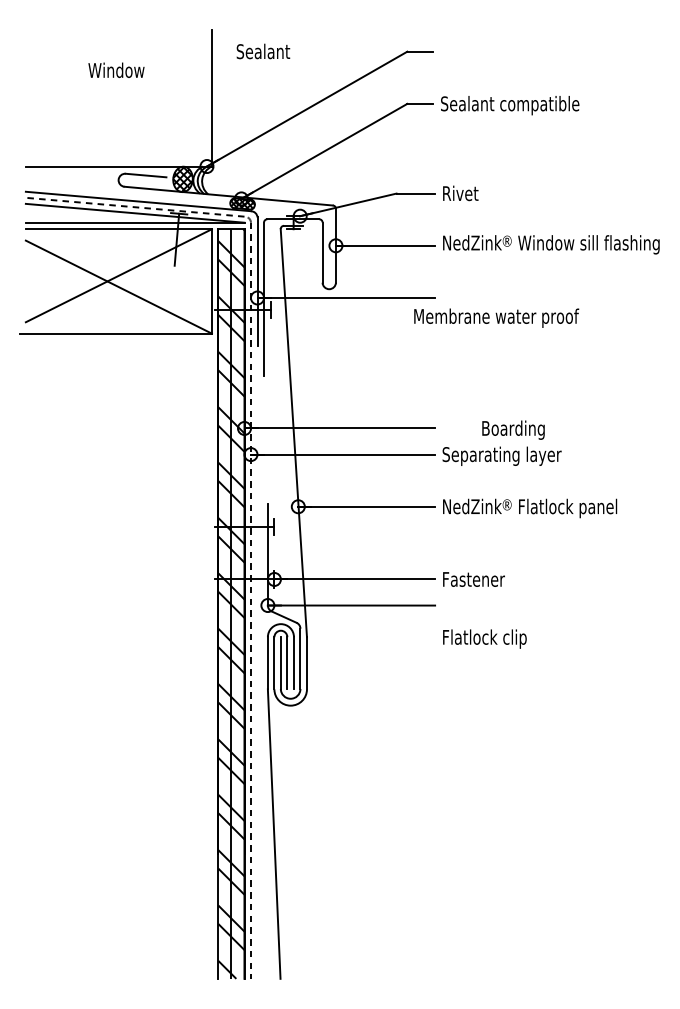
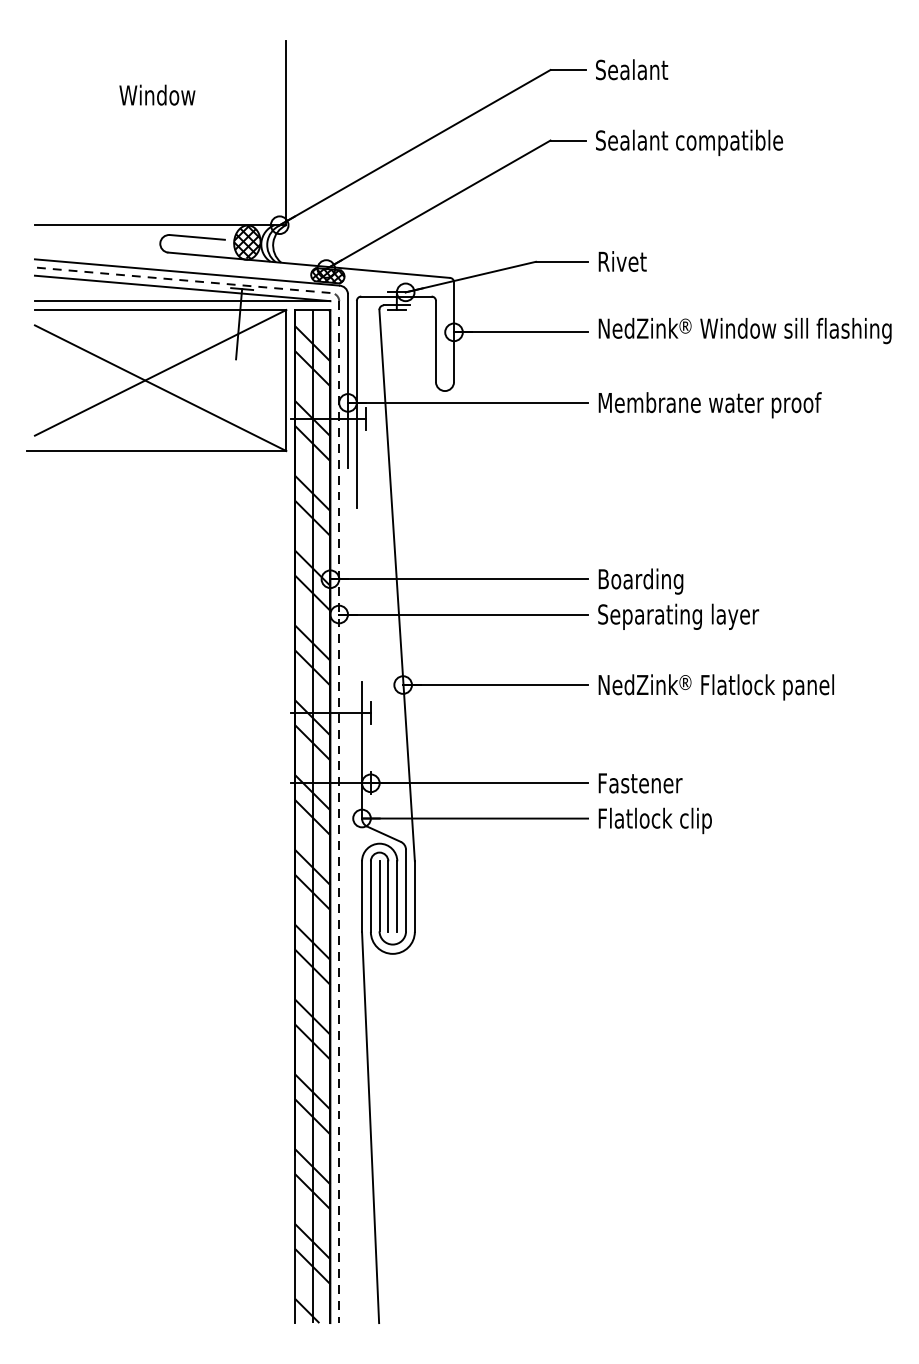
text: (263, 51) -> (632, 69), moved
text: (496, 318) -> (709, 405), moved
text: (513, 430) -> (640, 581), moved
text: (484, 638) -> (654, 820), moved

